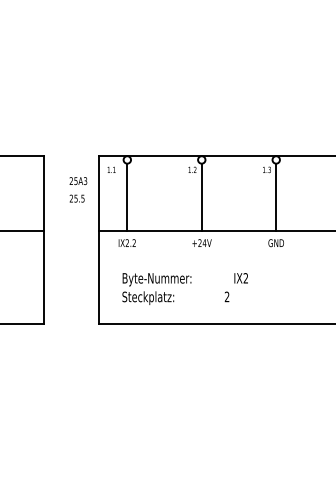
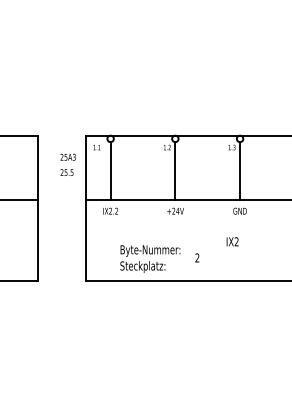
text: (241, 277) -> (232, 241), moved
text: (157, 288) -> (150, 258), moved

